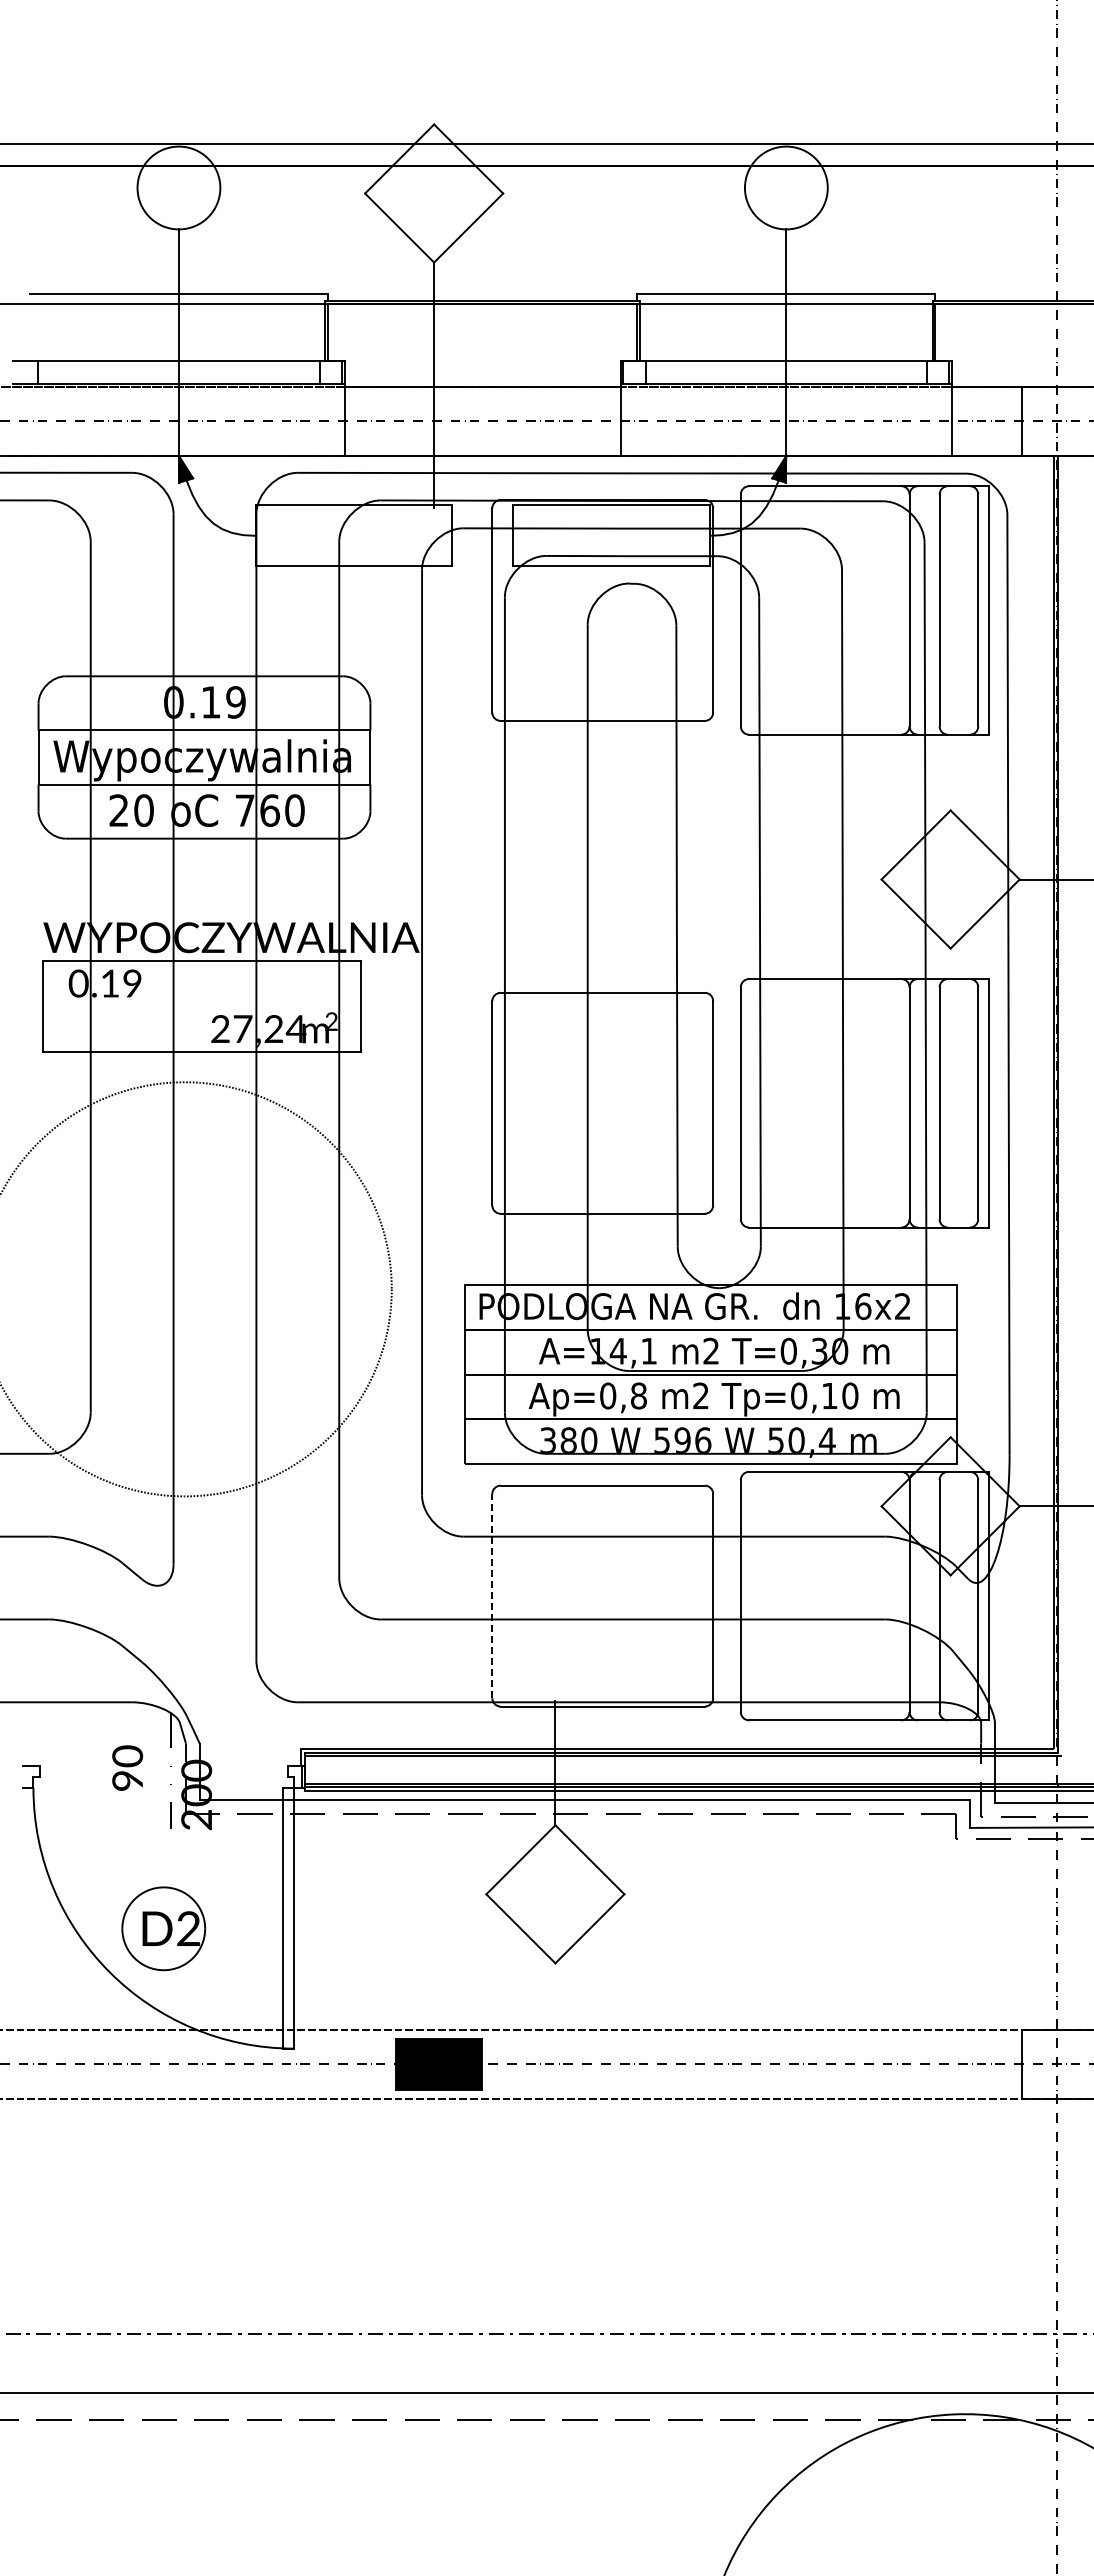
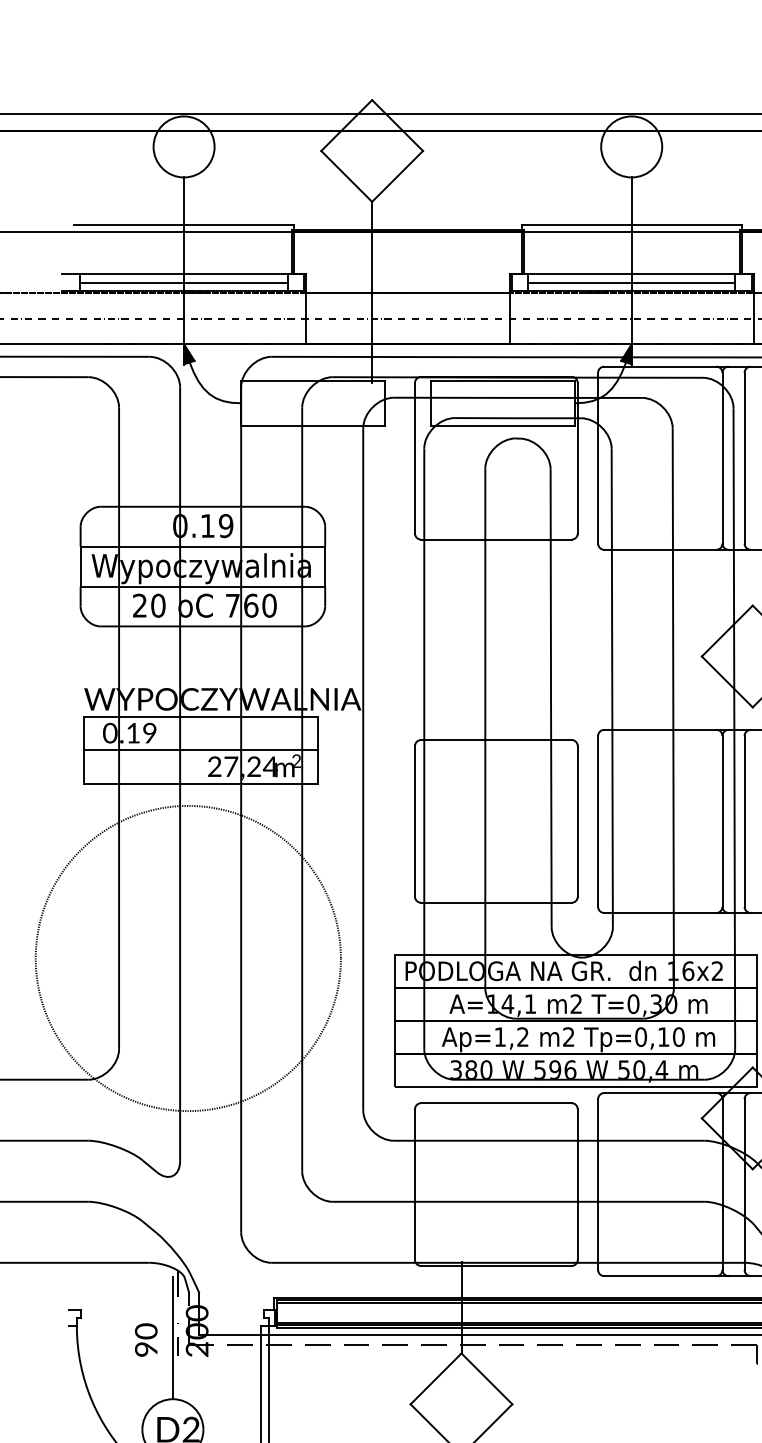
line: (178, 372) -> (183, 282), added
line: (786, 372) -> (631, 282), added
line: (201, 1006) -> (200, 750), added
text: (623, 1395) -> (511, 1036), Ap=0,8 -> Ap=1,2
line: (492, 1595) -> (415, 1184), dashed -> solid
text: (127, 1767) -> (146, 1339), moved
line: (163, 1804) -> (172, 1338), added

